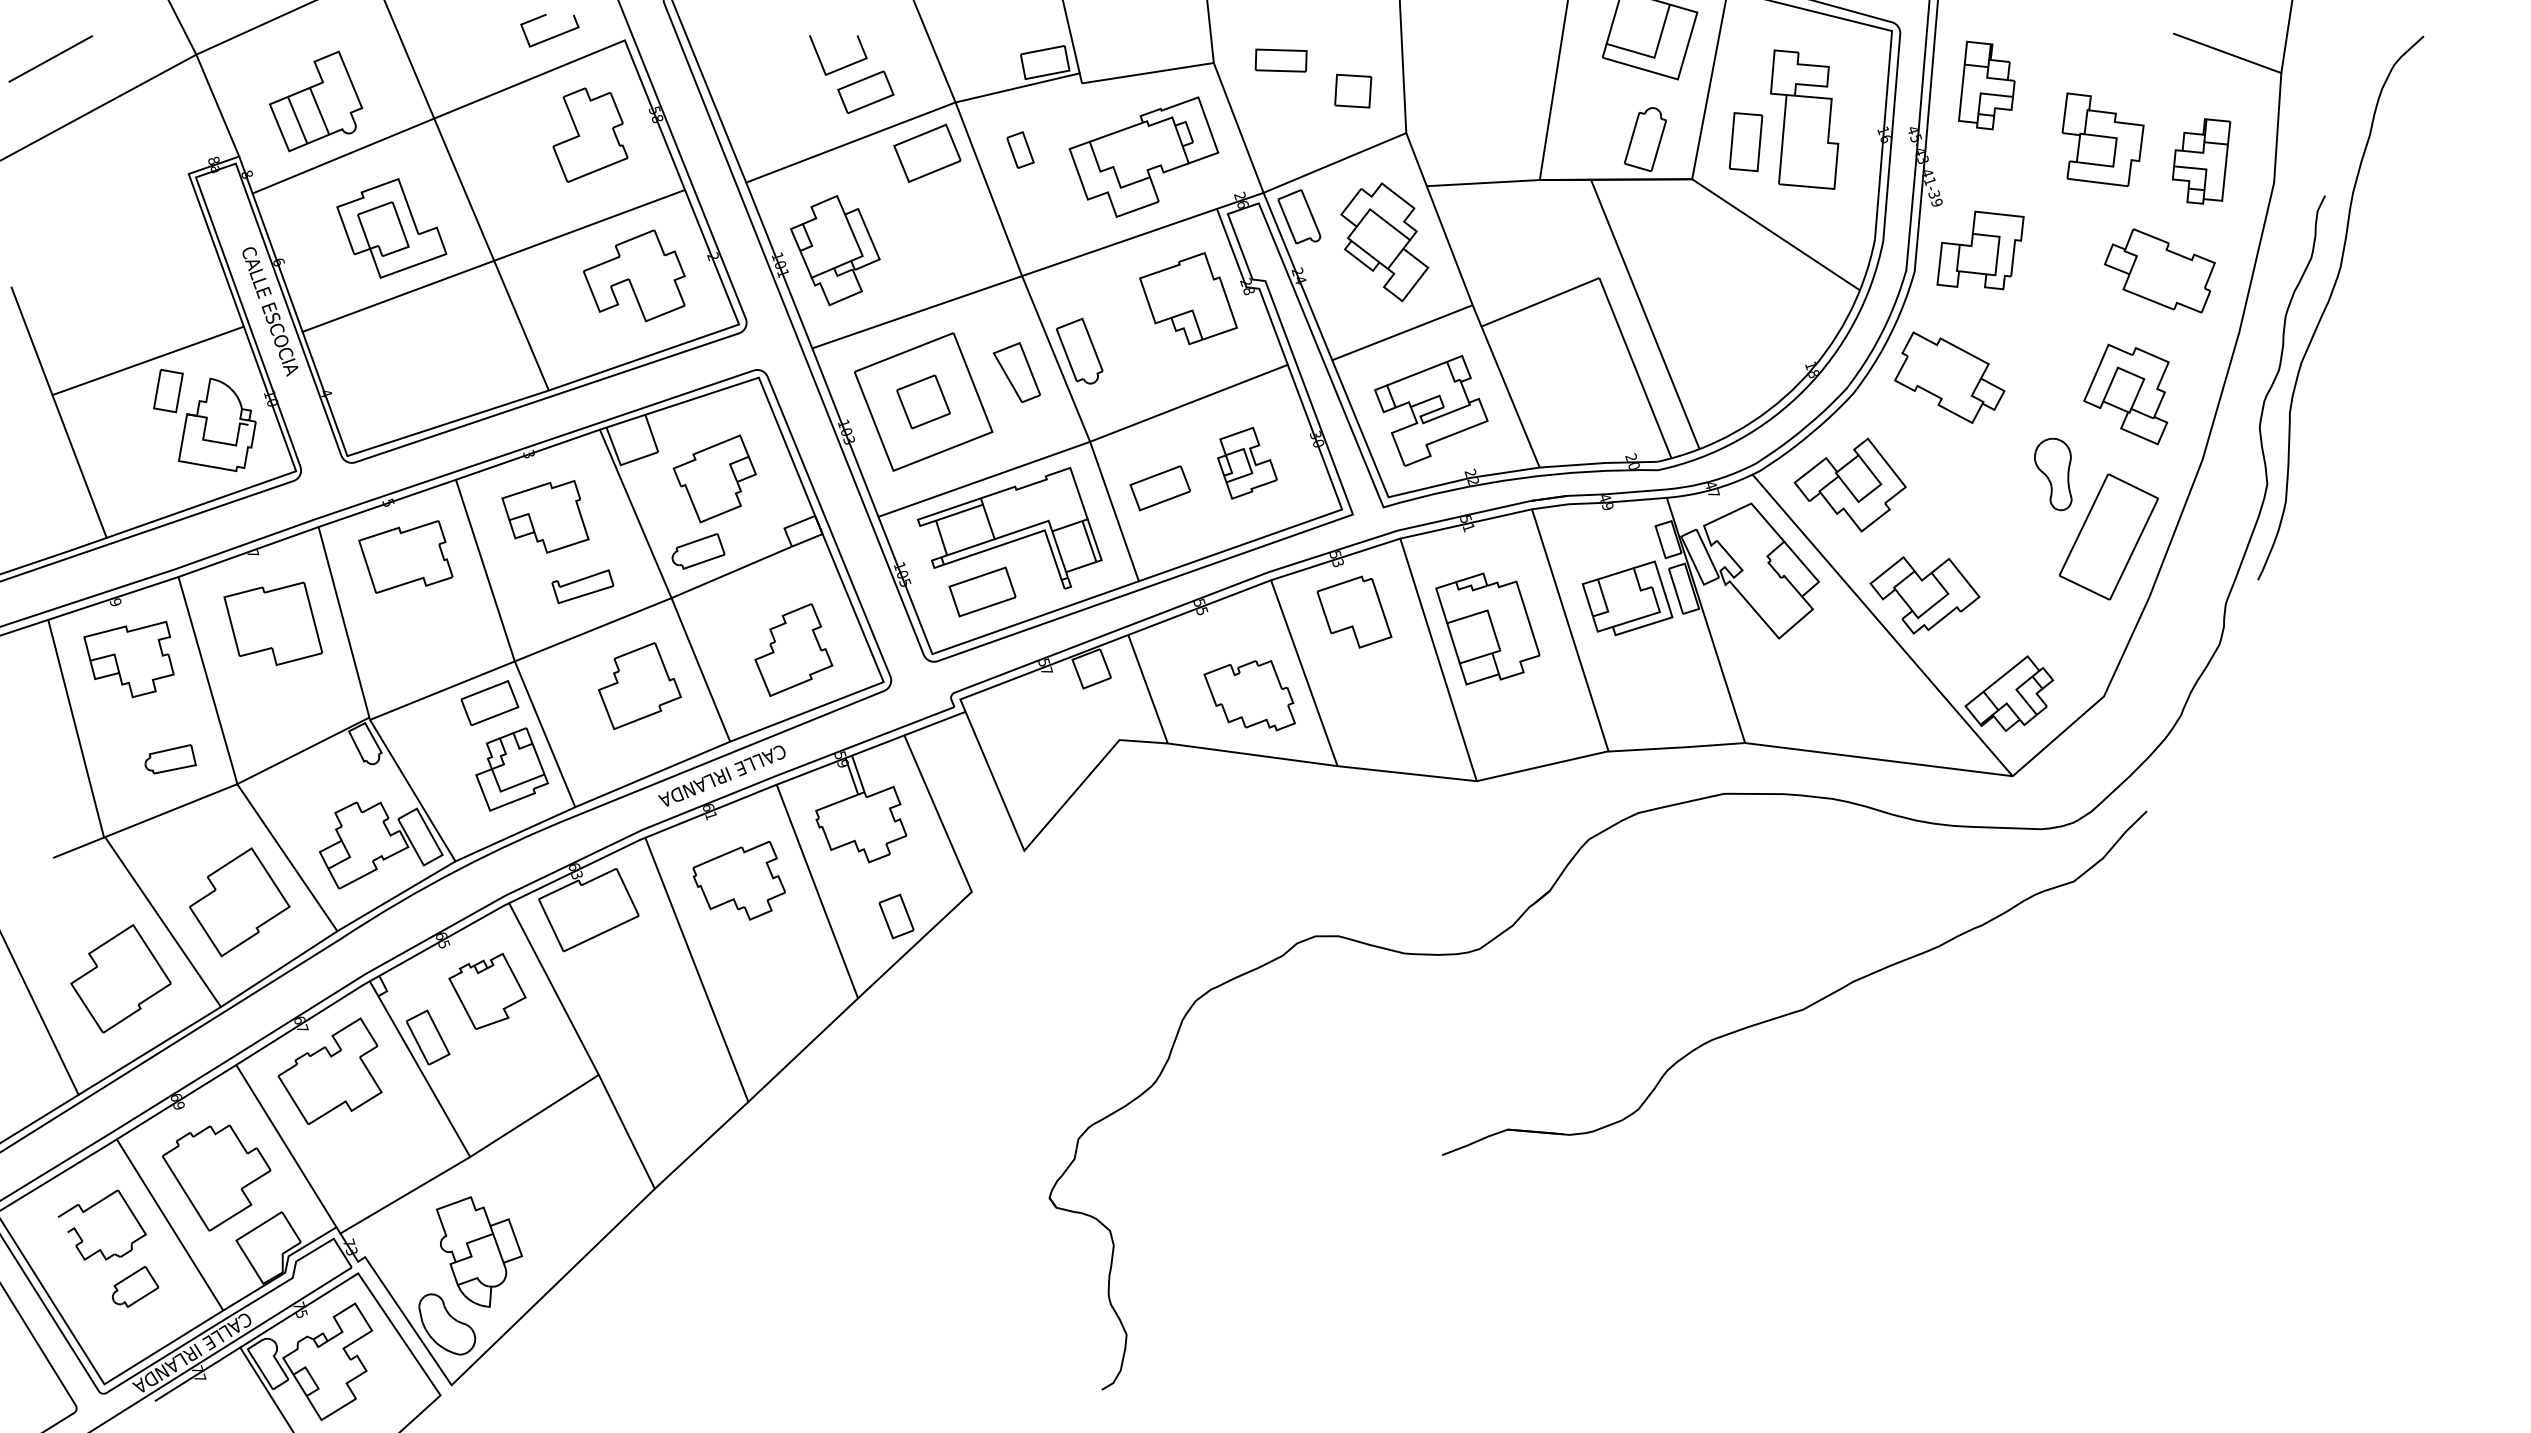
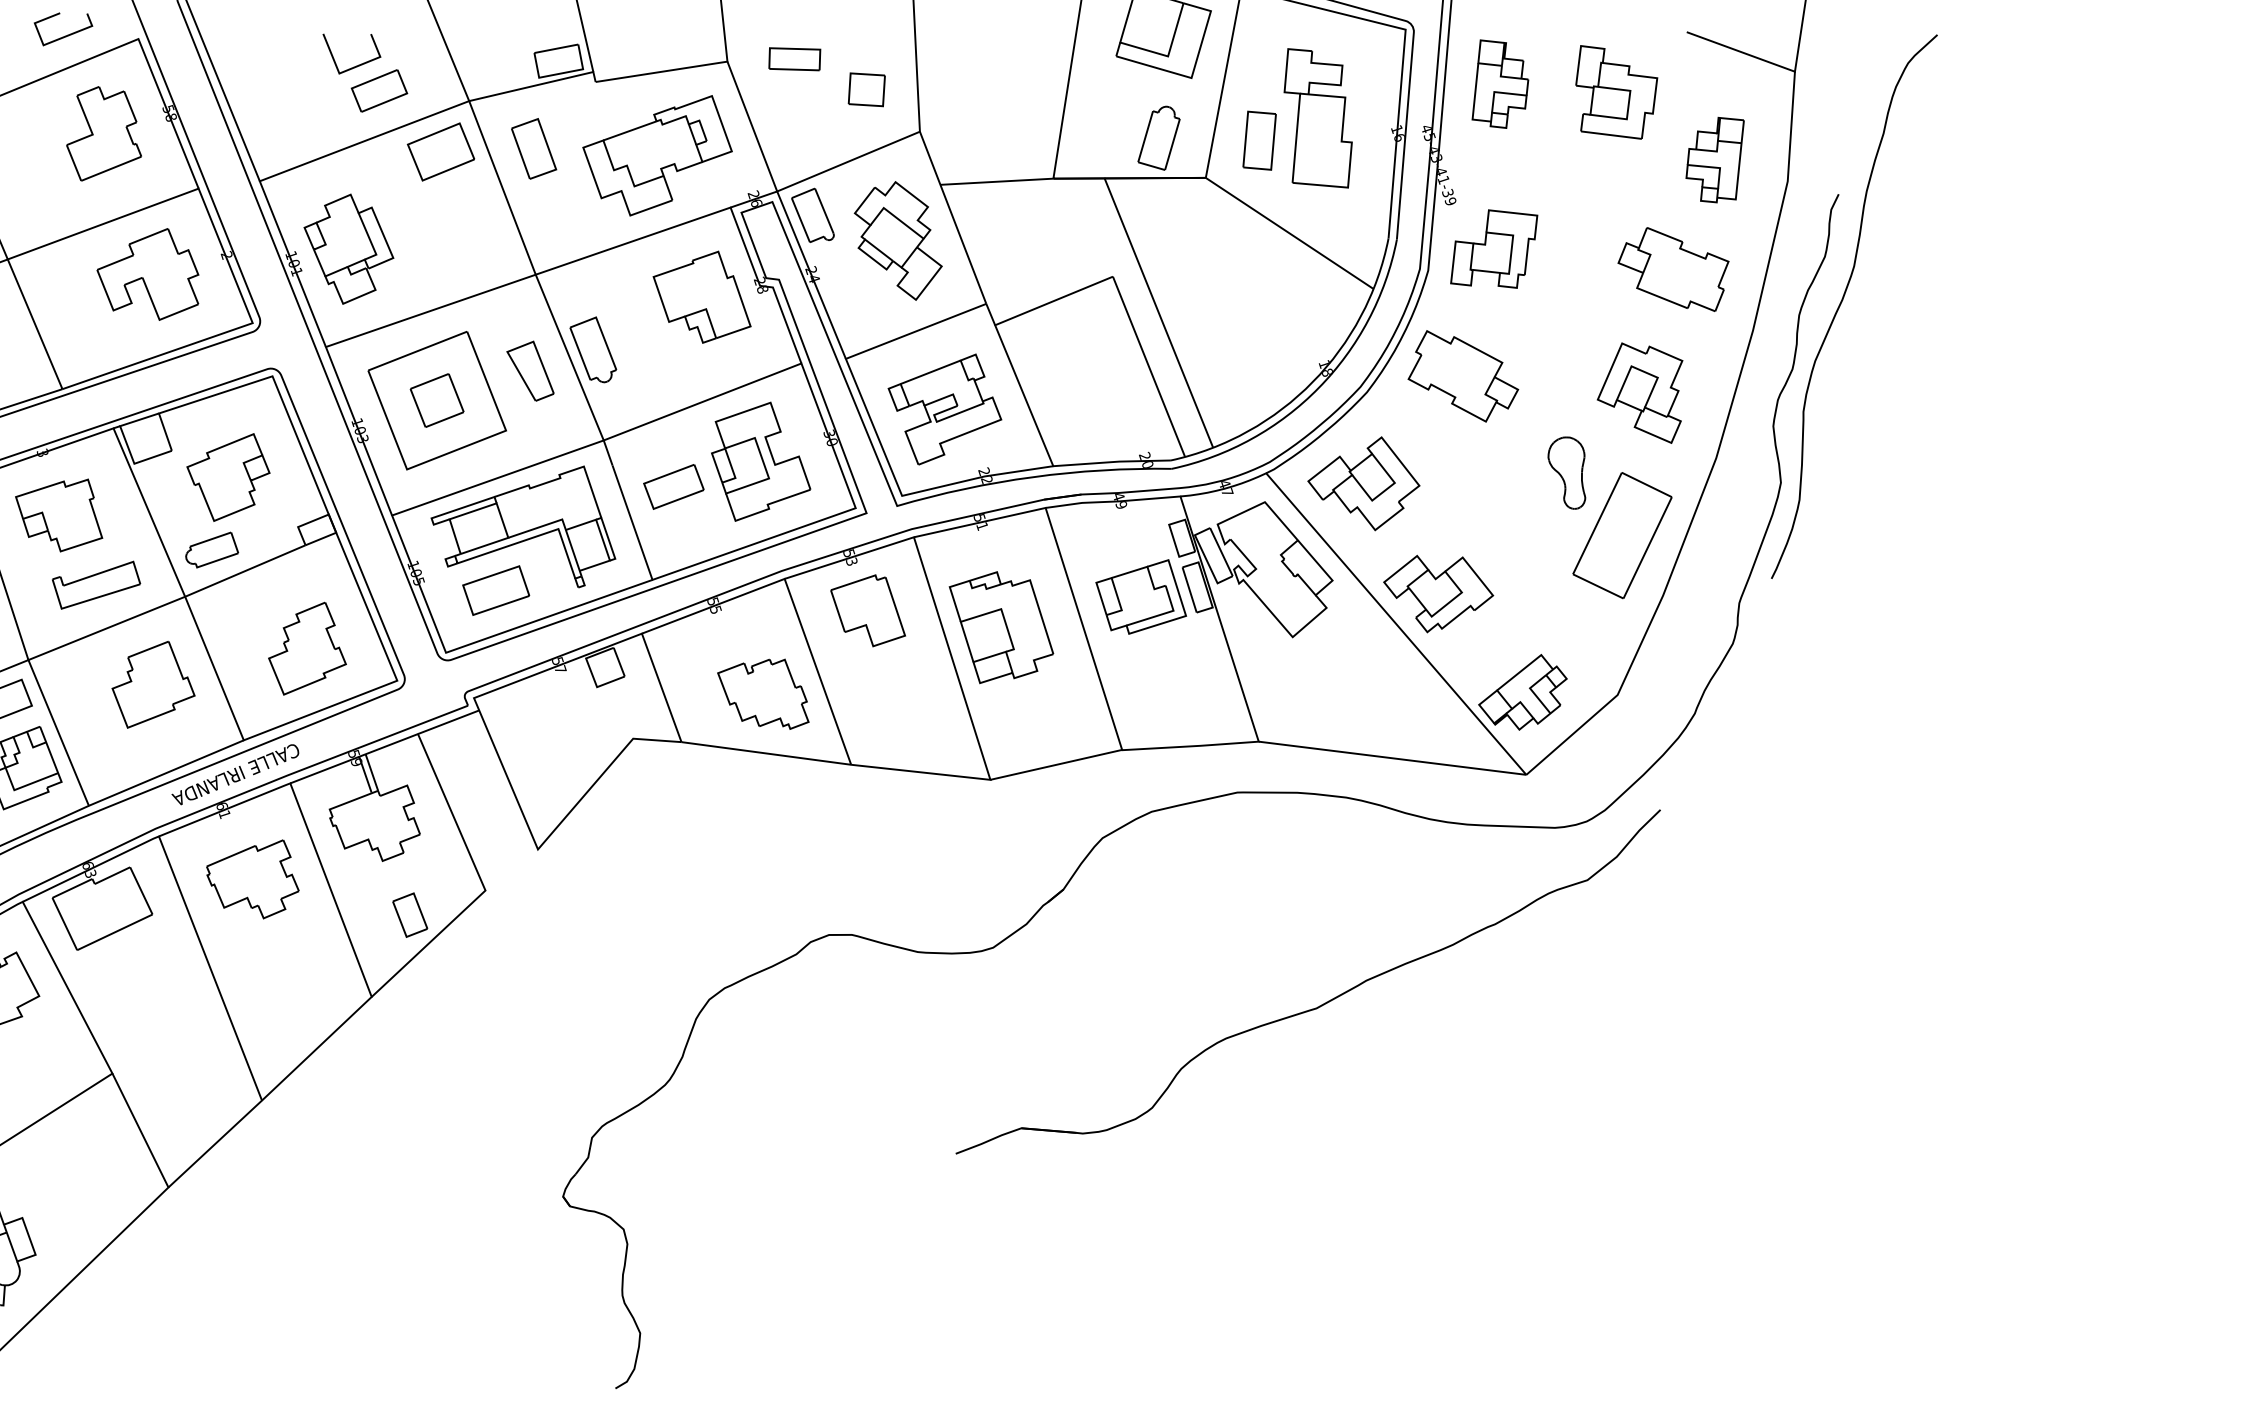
part: (2102, 139) -> (1616, 92), moved
part: (1020, 149) -> (534, 148), size x1.67
part: (1247, 463) -> (761, 462), size x1.67
part: (582, 586) -> (96, 585), size x1.43

